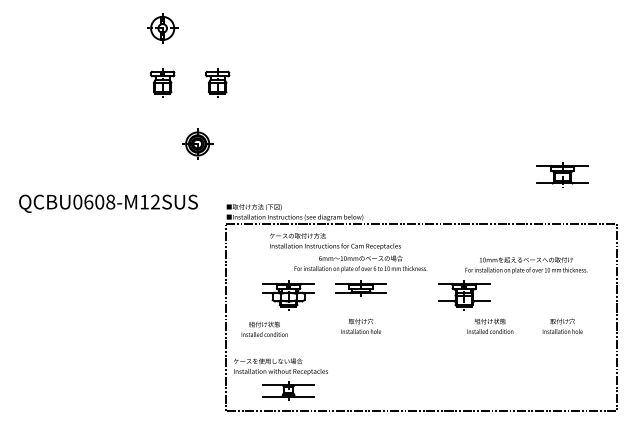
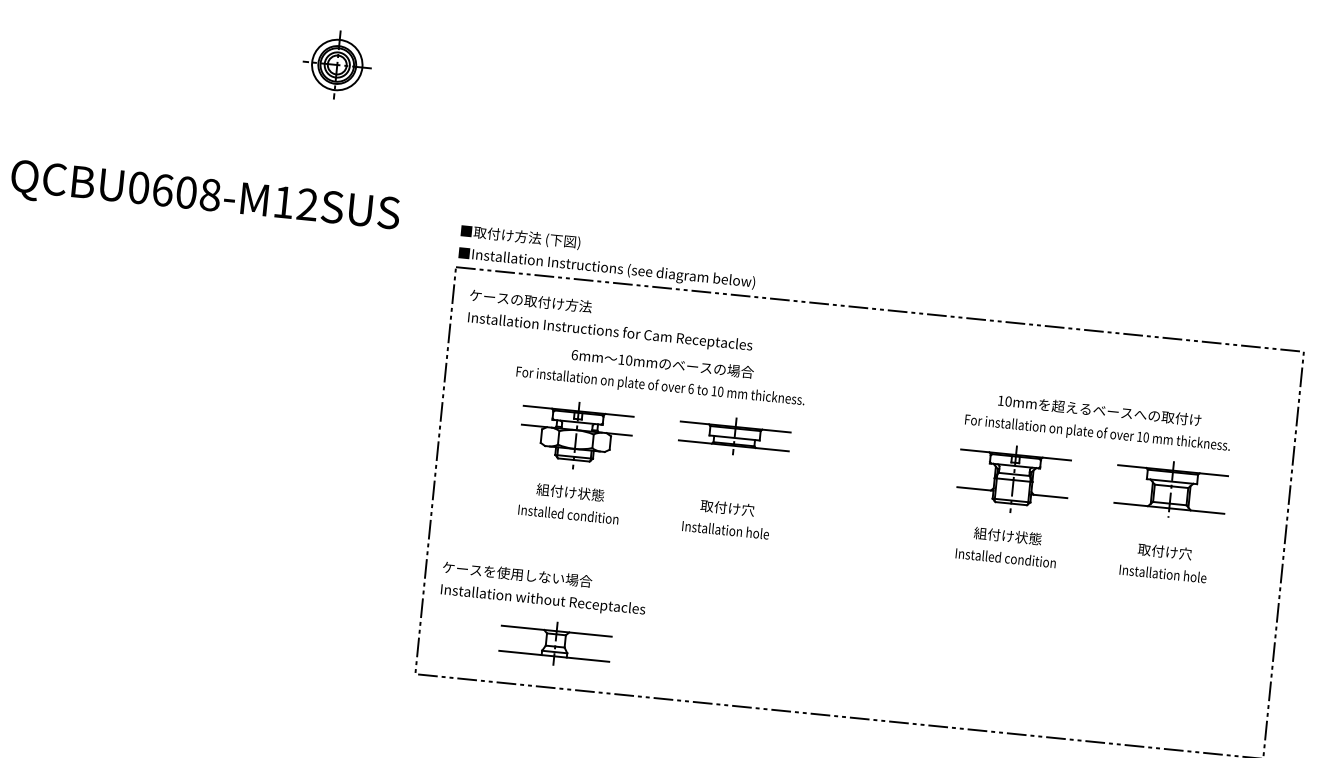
part: (197, 143) -> (336, 63), moved
part: (562, 174) -> (1170, 488), moved
text: (348, 252) -> (637, 348), moved
part: (464, 295) -> (1014, 479), moved
text: (264, 328) -> (569, 501), moved

